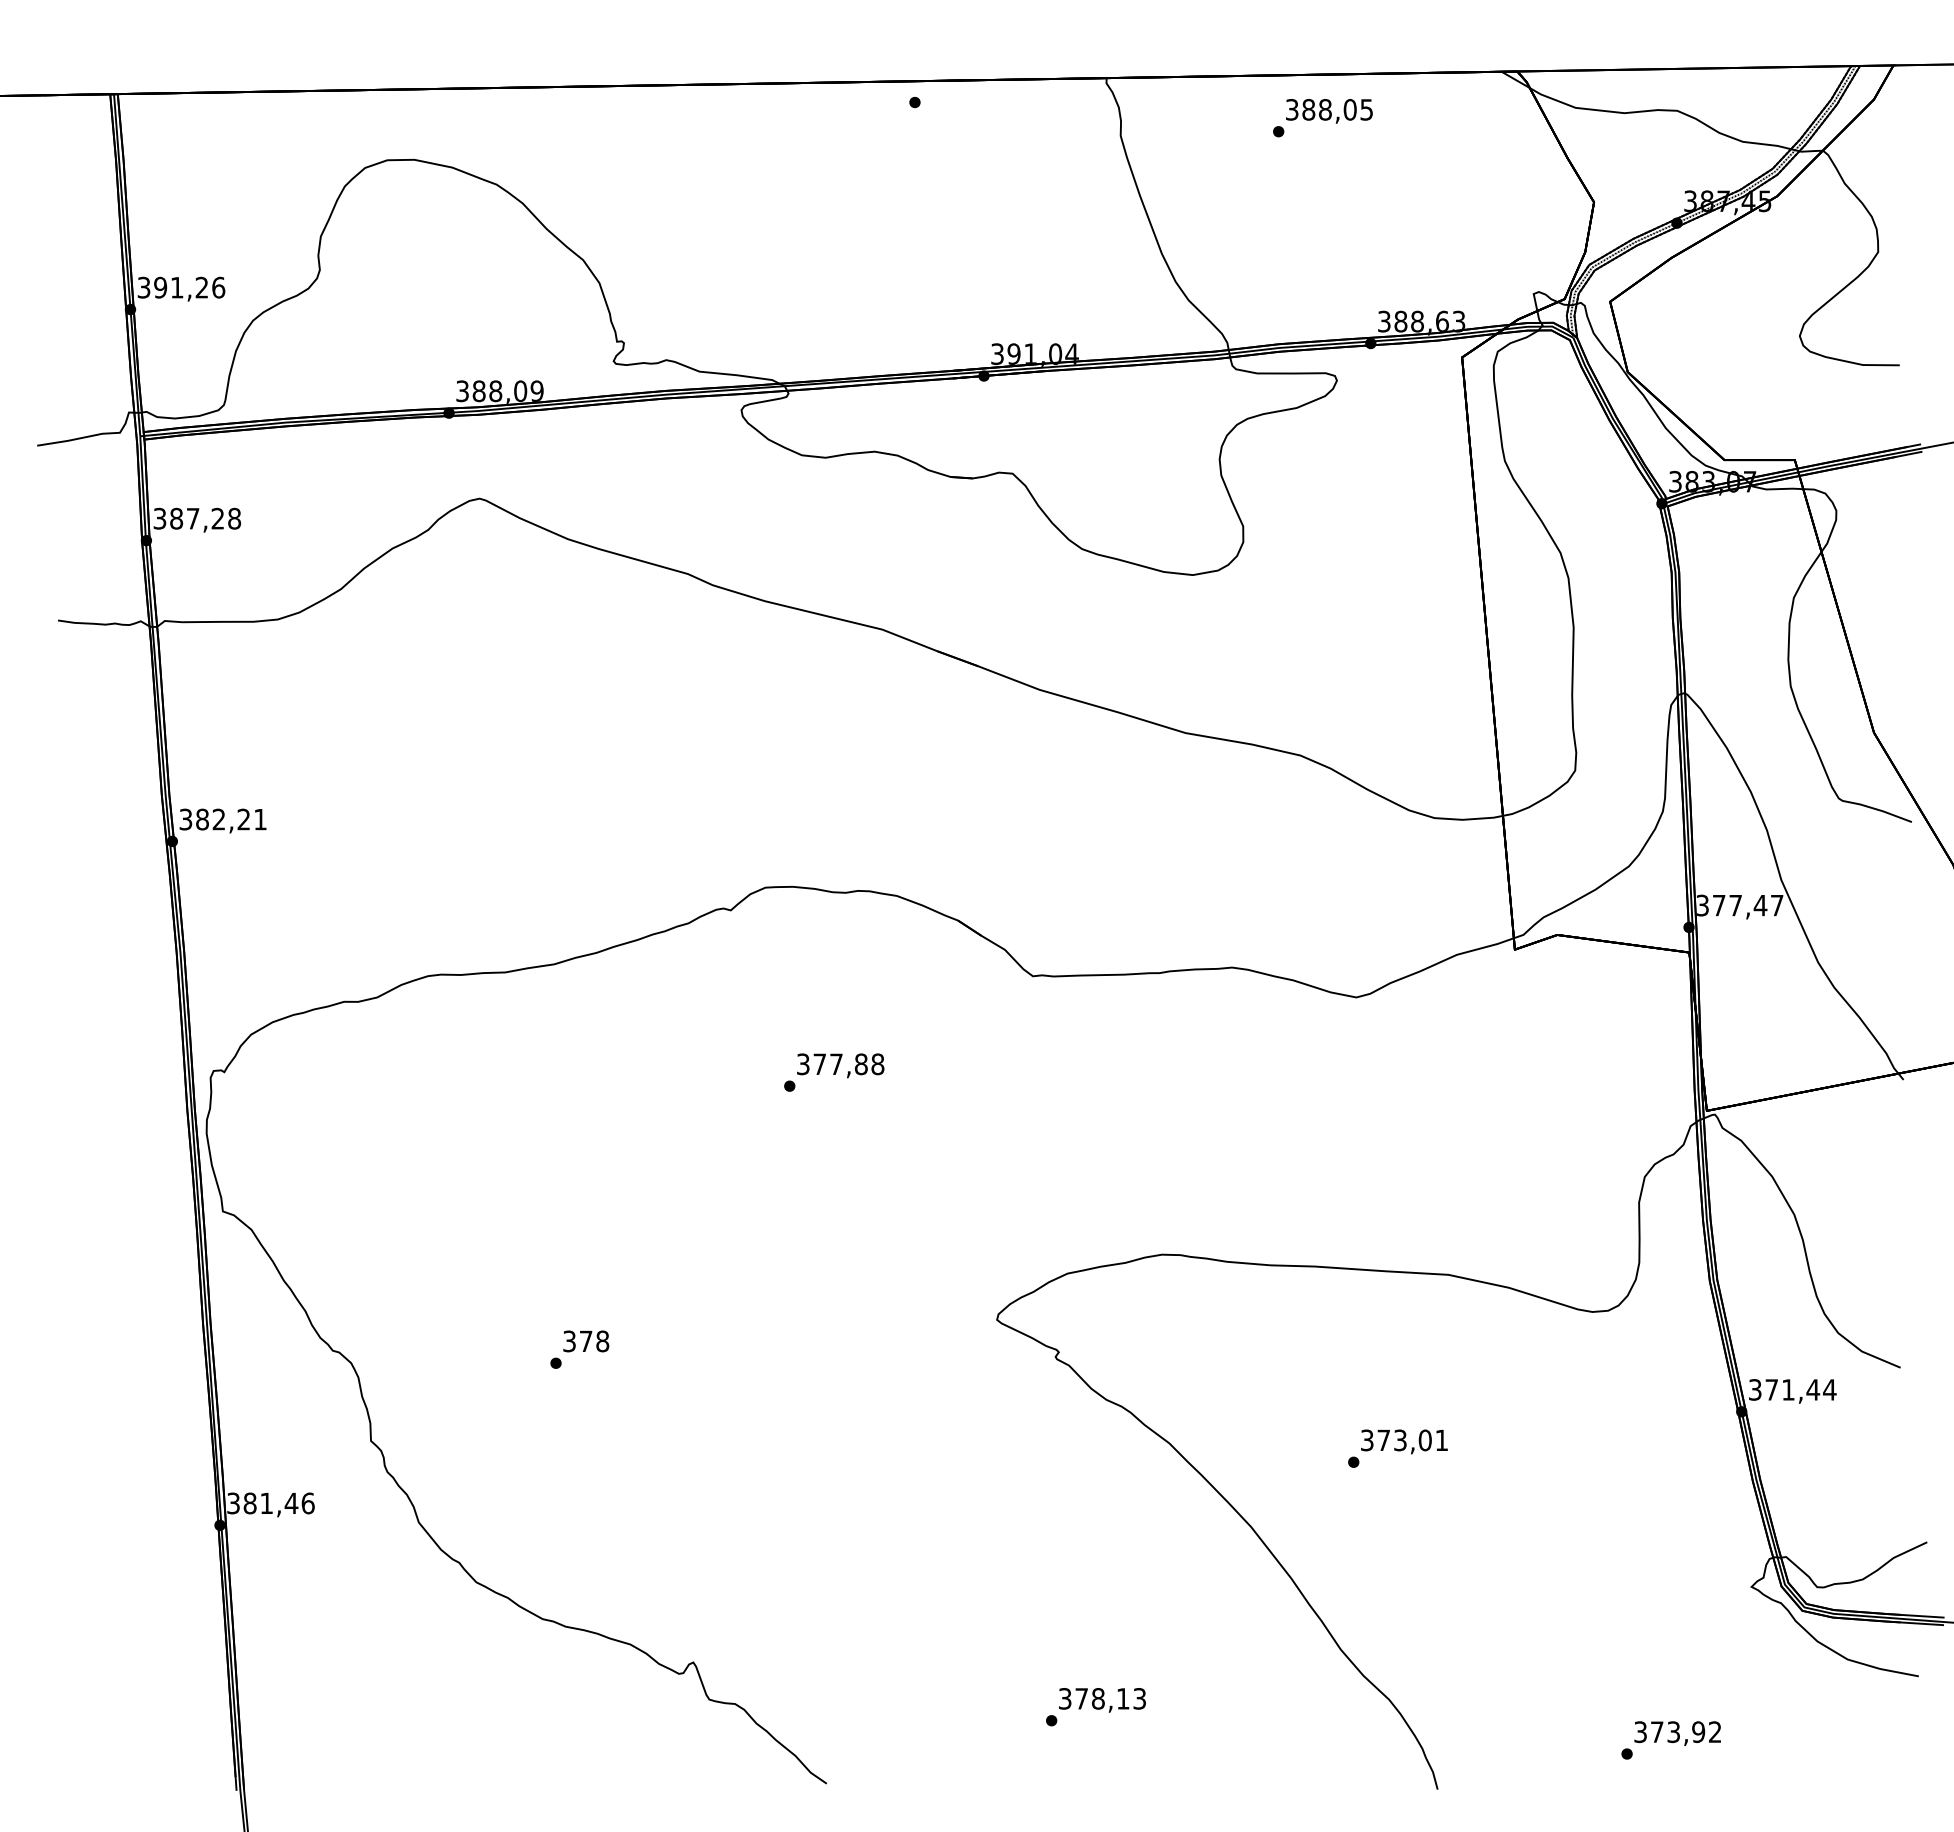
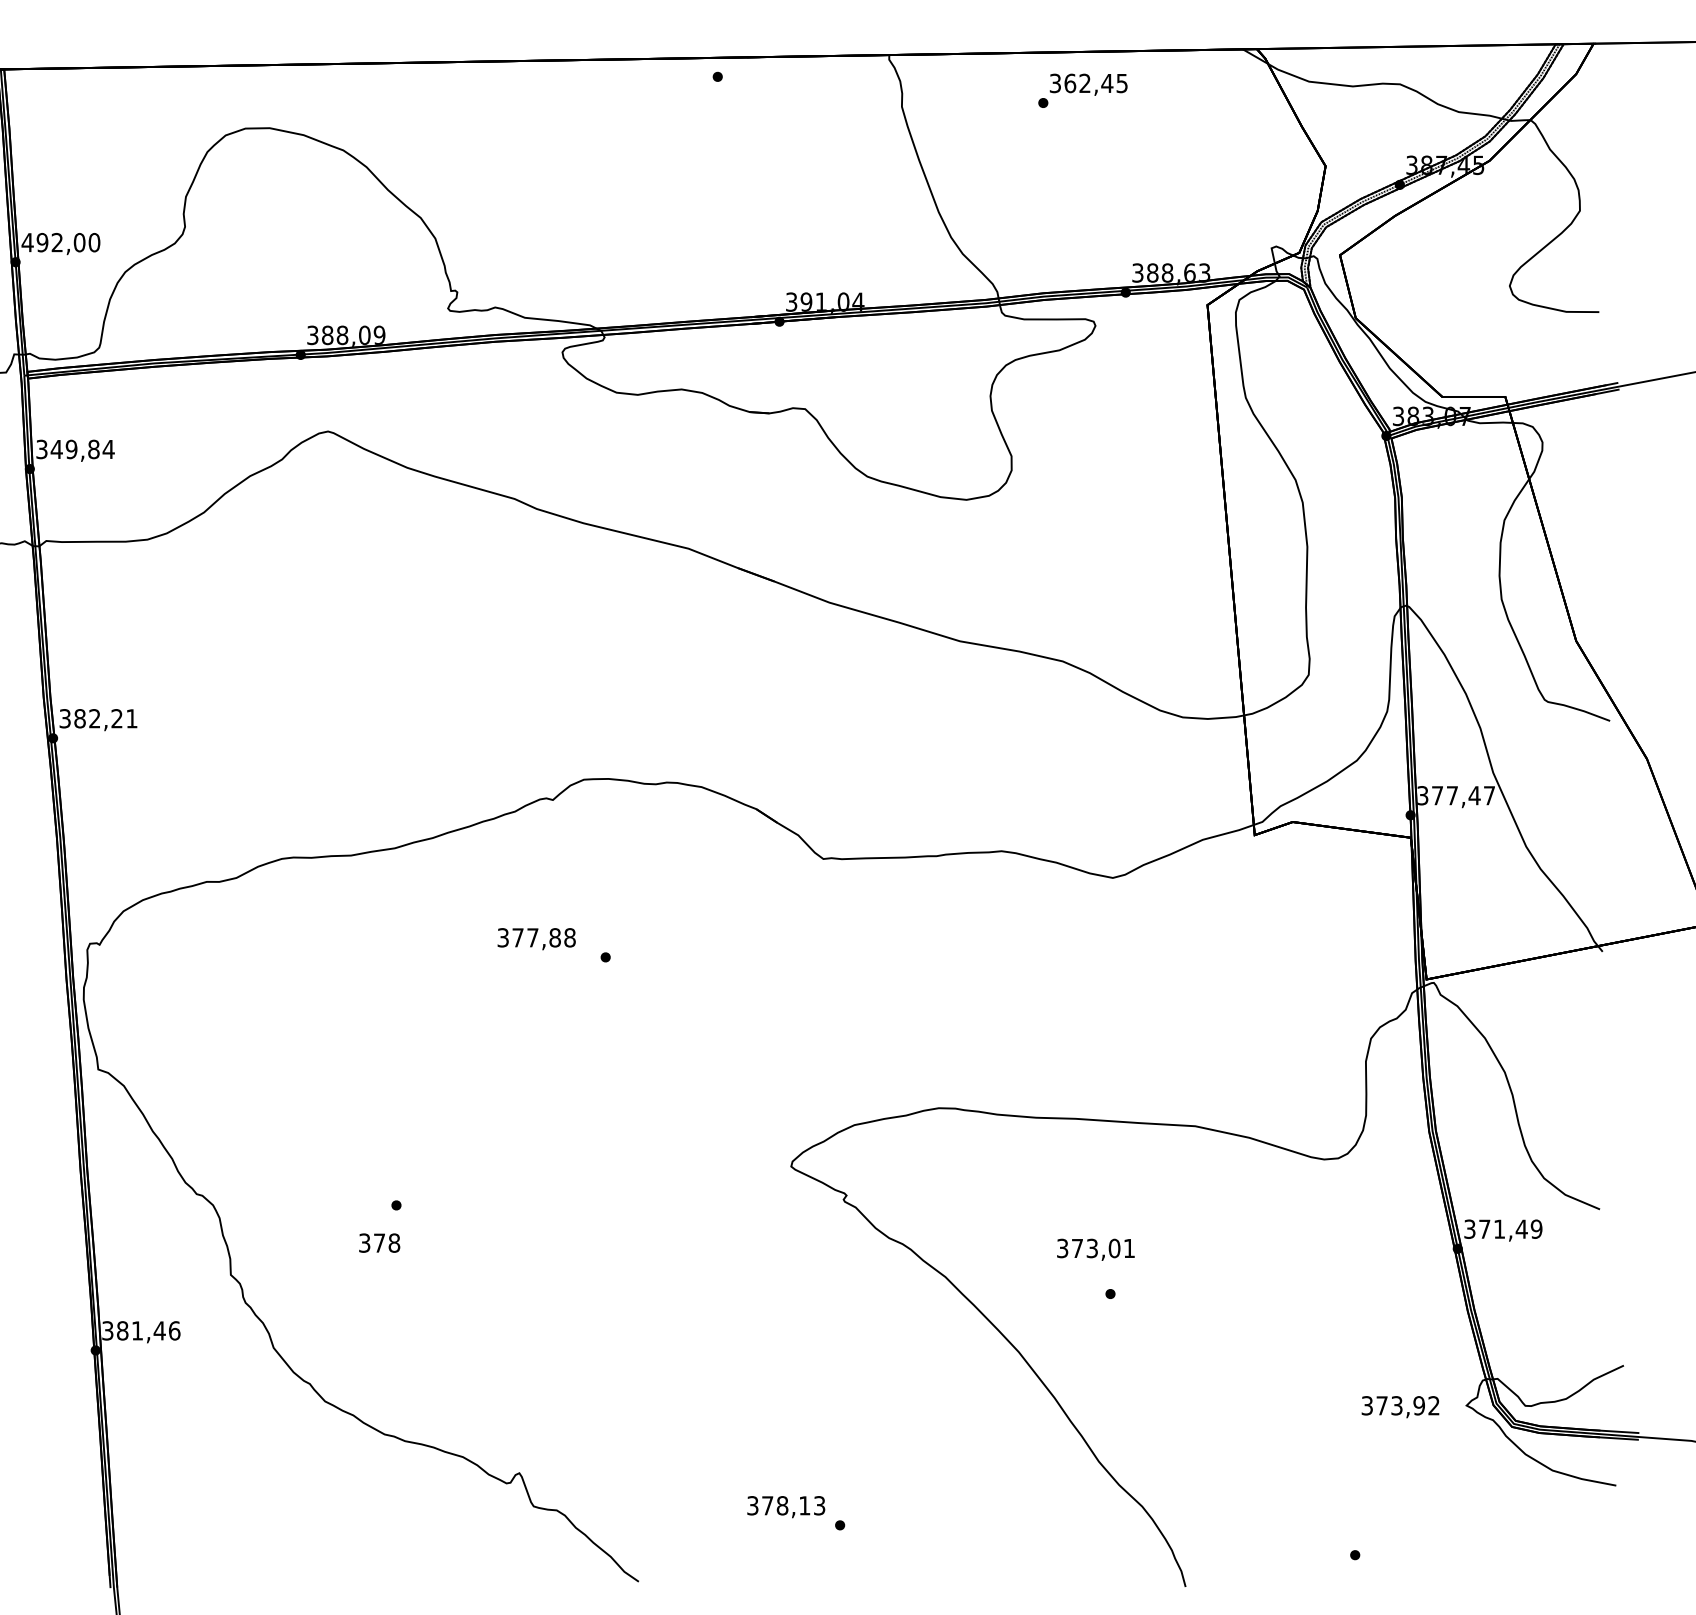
text: (1329, 109) -> (1088, 83), 388,05 -> 362,45
text: (181, 287) -> (61, 242), 391,26 -> 492,00
text: (205, 518) -> (82, 449), 387,28 -> 349,84
text: (840, 1065) -> (536, 938), moved
text: (586, 1341) -> (379, 1243), moved
text: (1829, 1389) -> (1536, 1228), 371,44 -> 371,49
text: (1404, 1441) -> (1095, 1249), moved
text: (1102, 1700) -> (786, 1507), moved
text: (1677, 1733) -> (1400, 1407), moved

